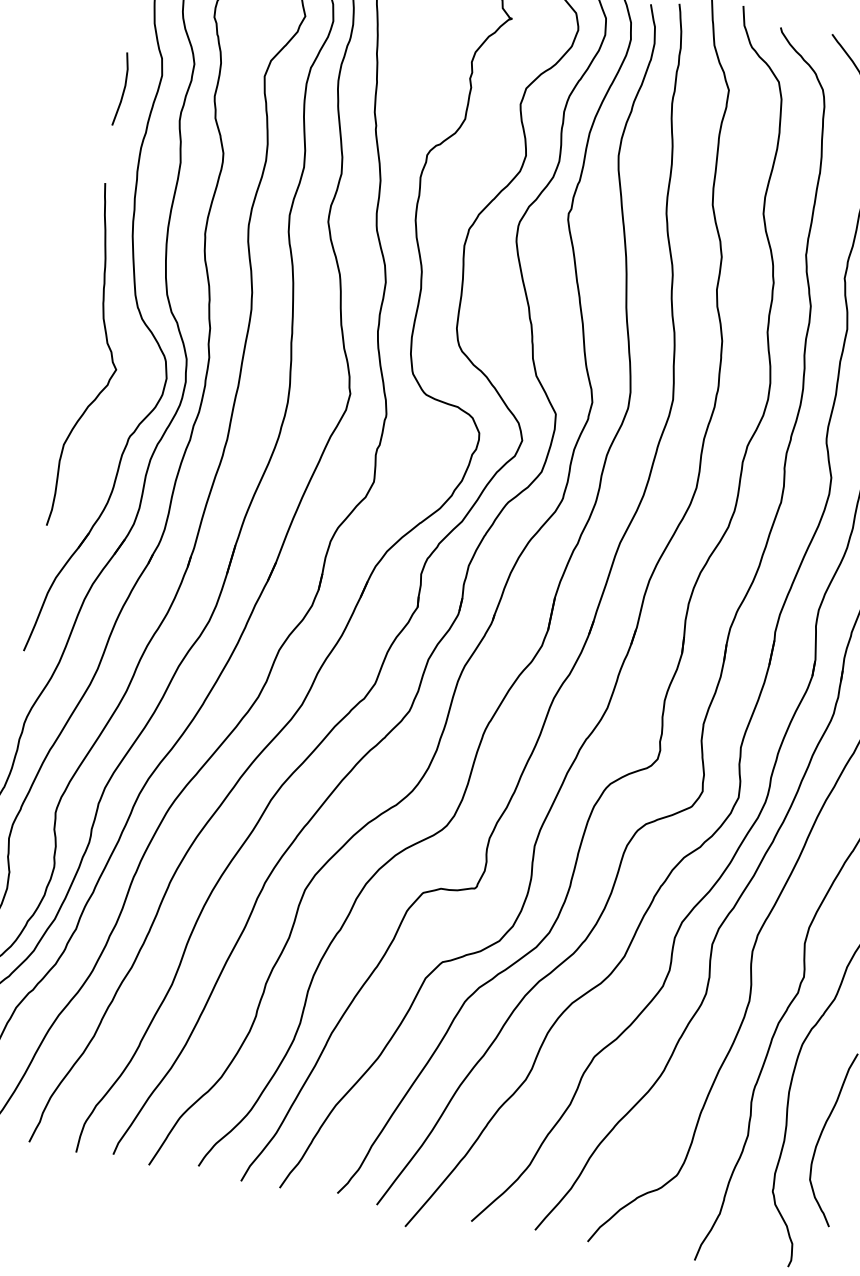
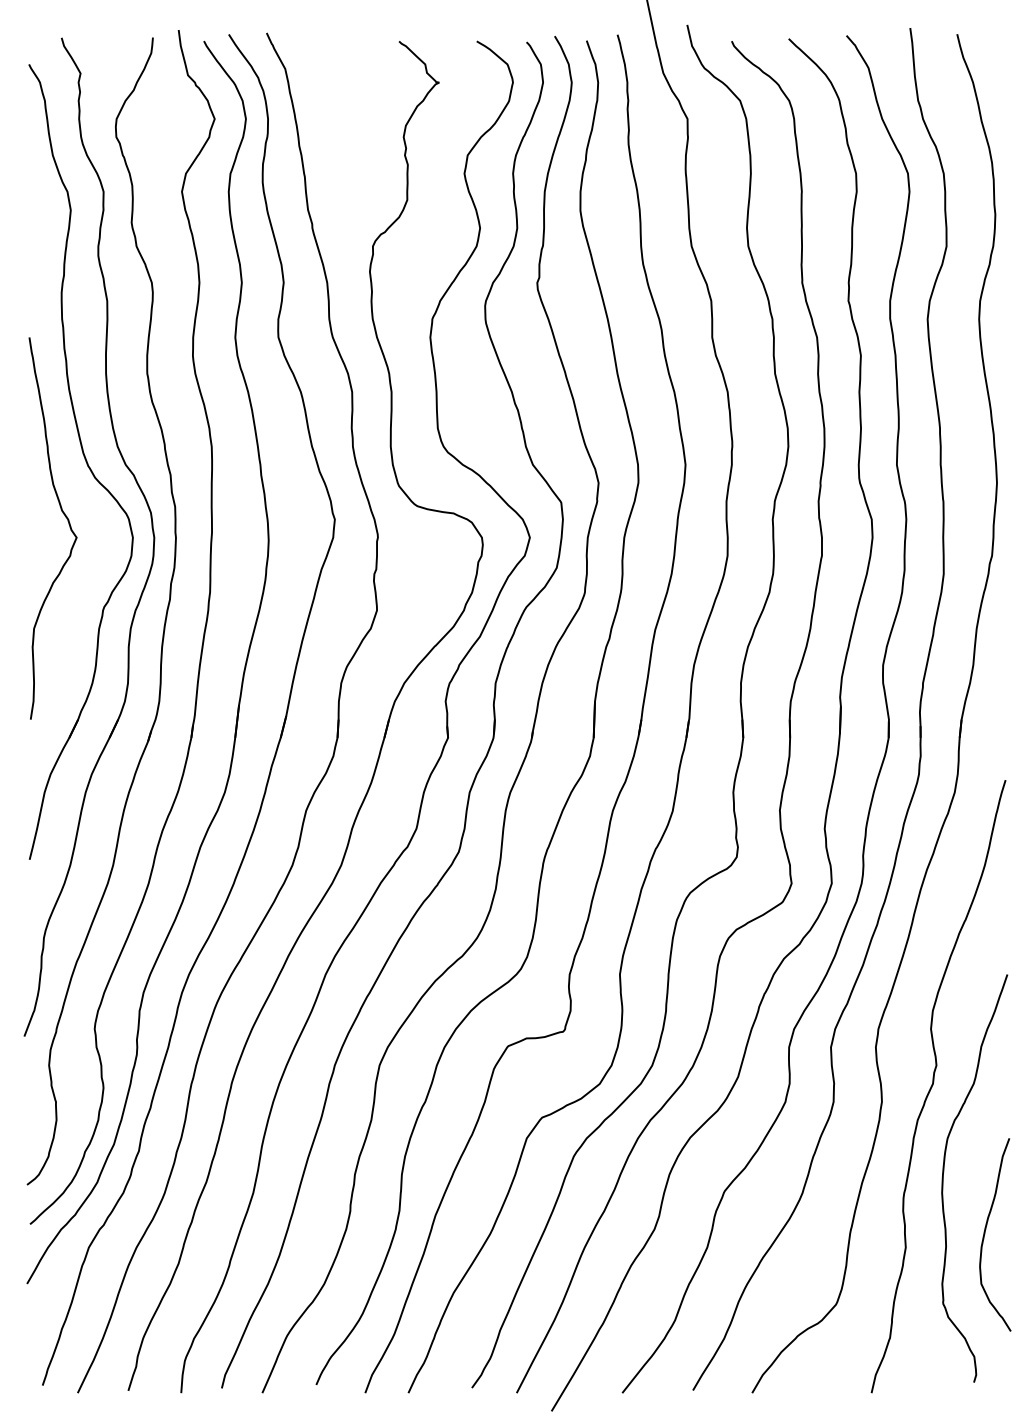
curve: (123, 89) -> (31, 232), removed

